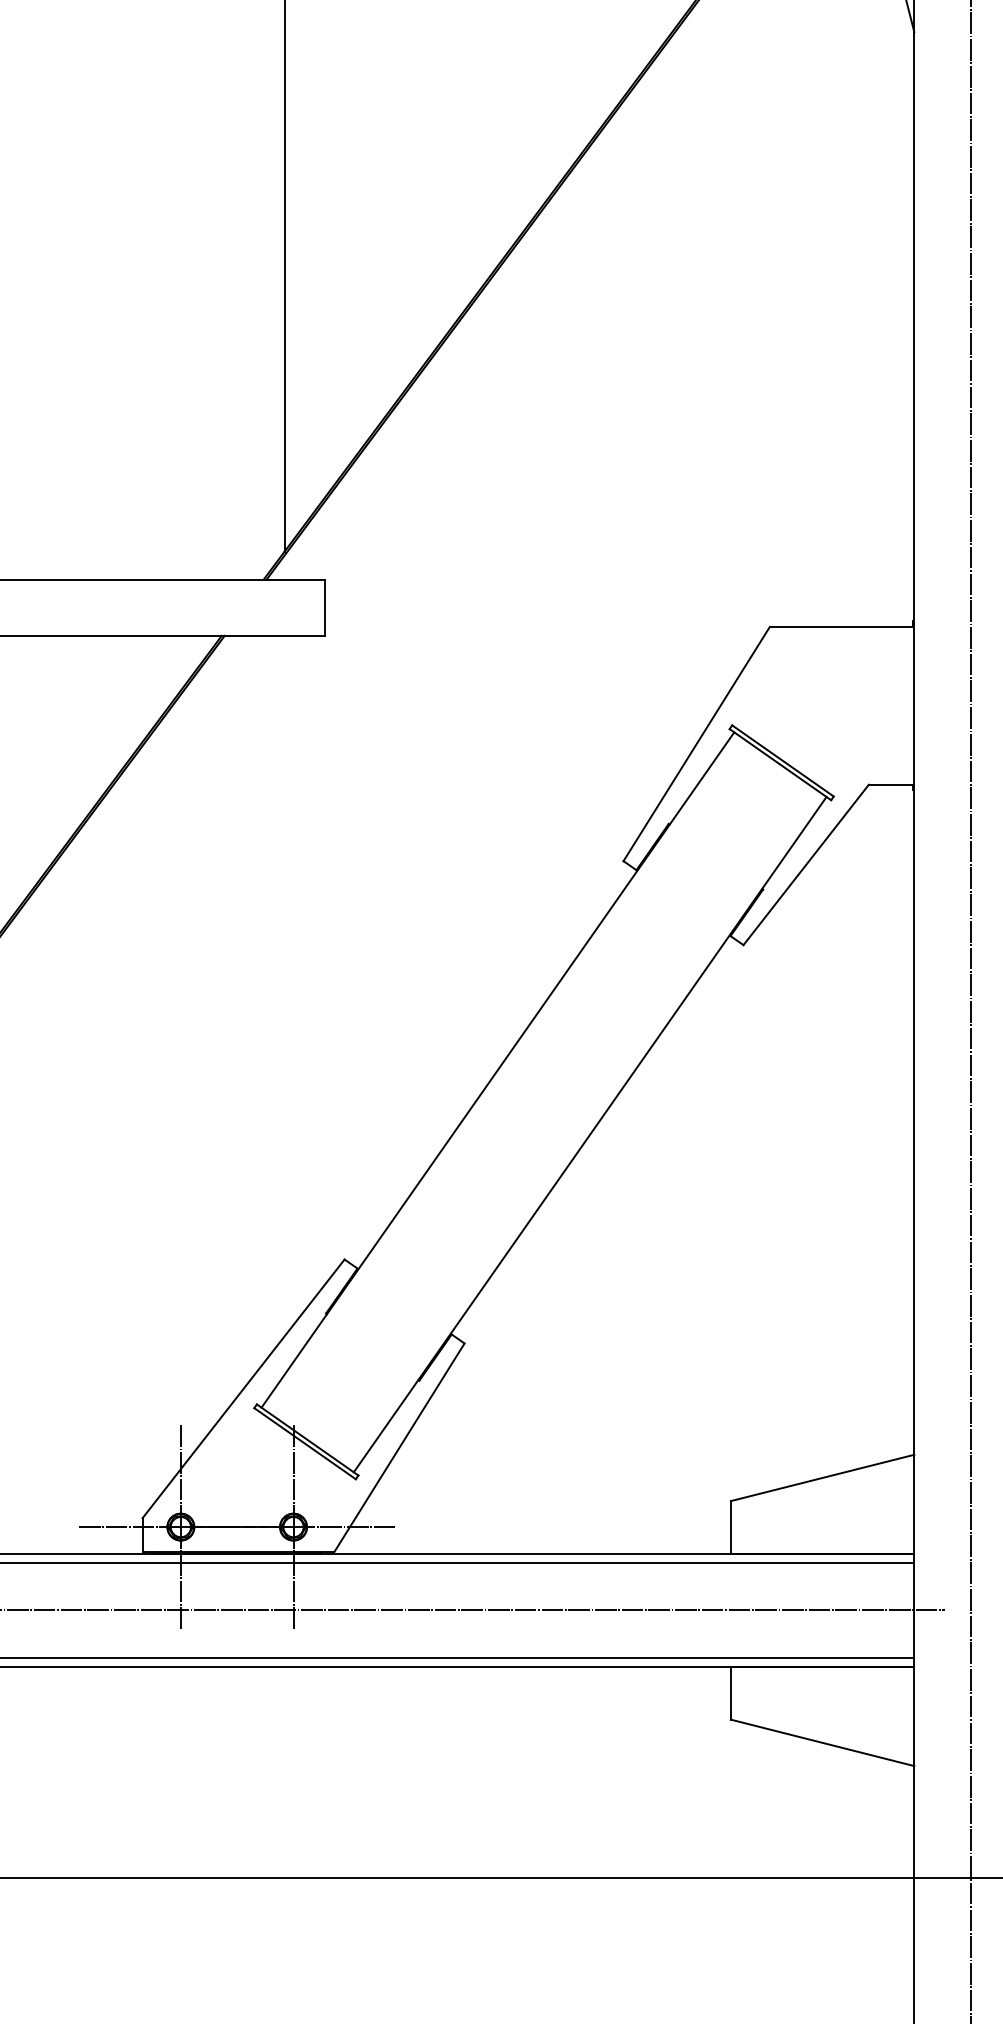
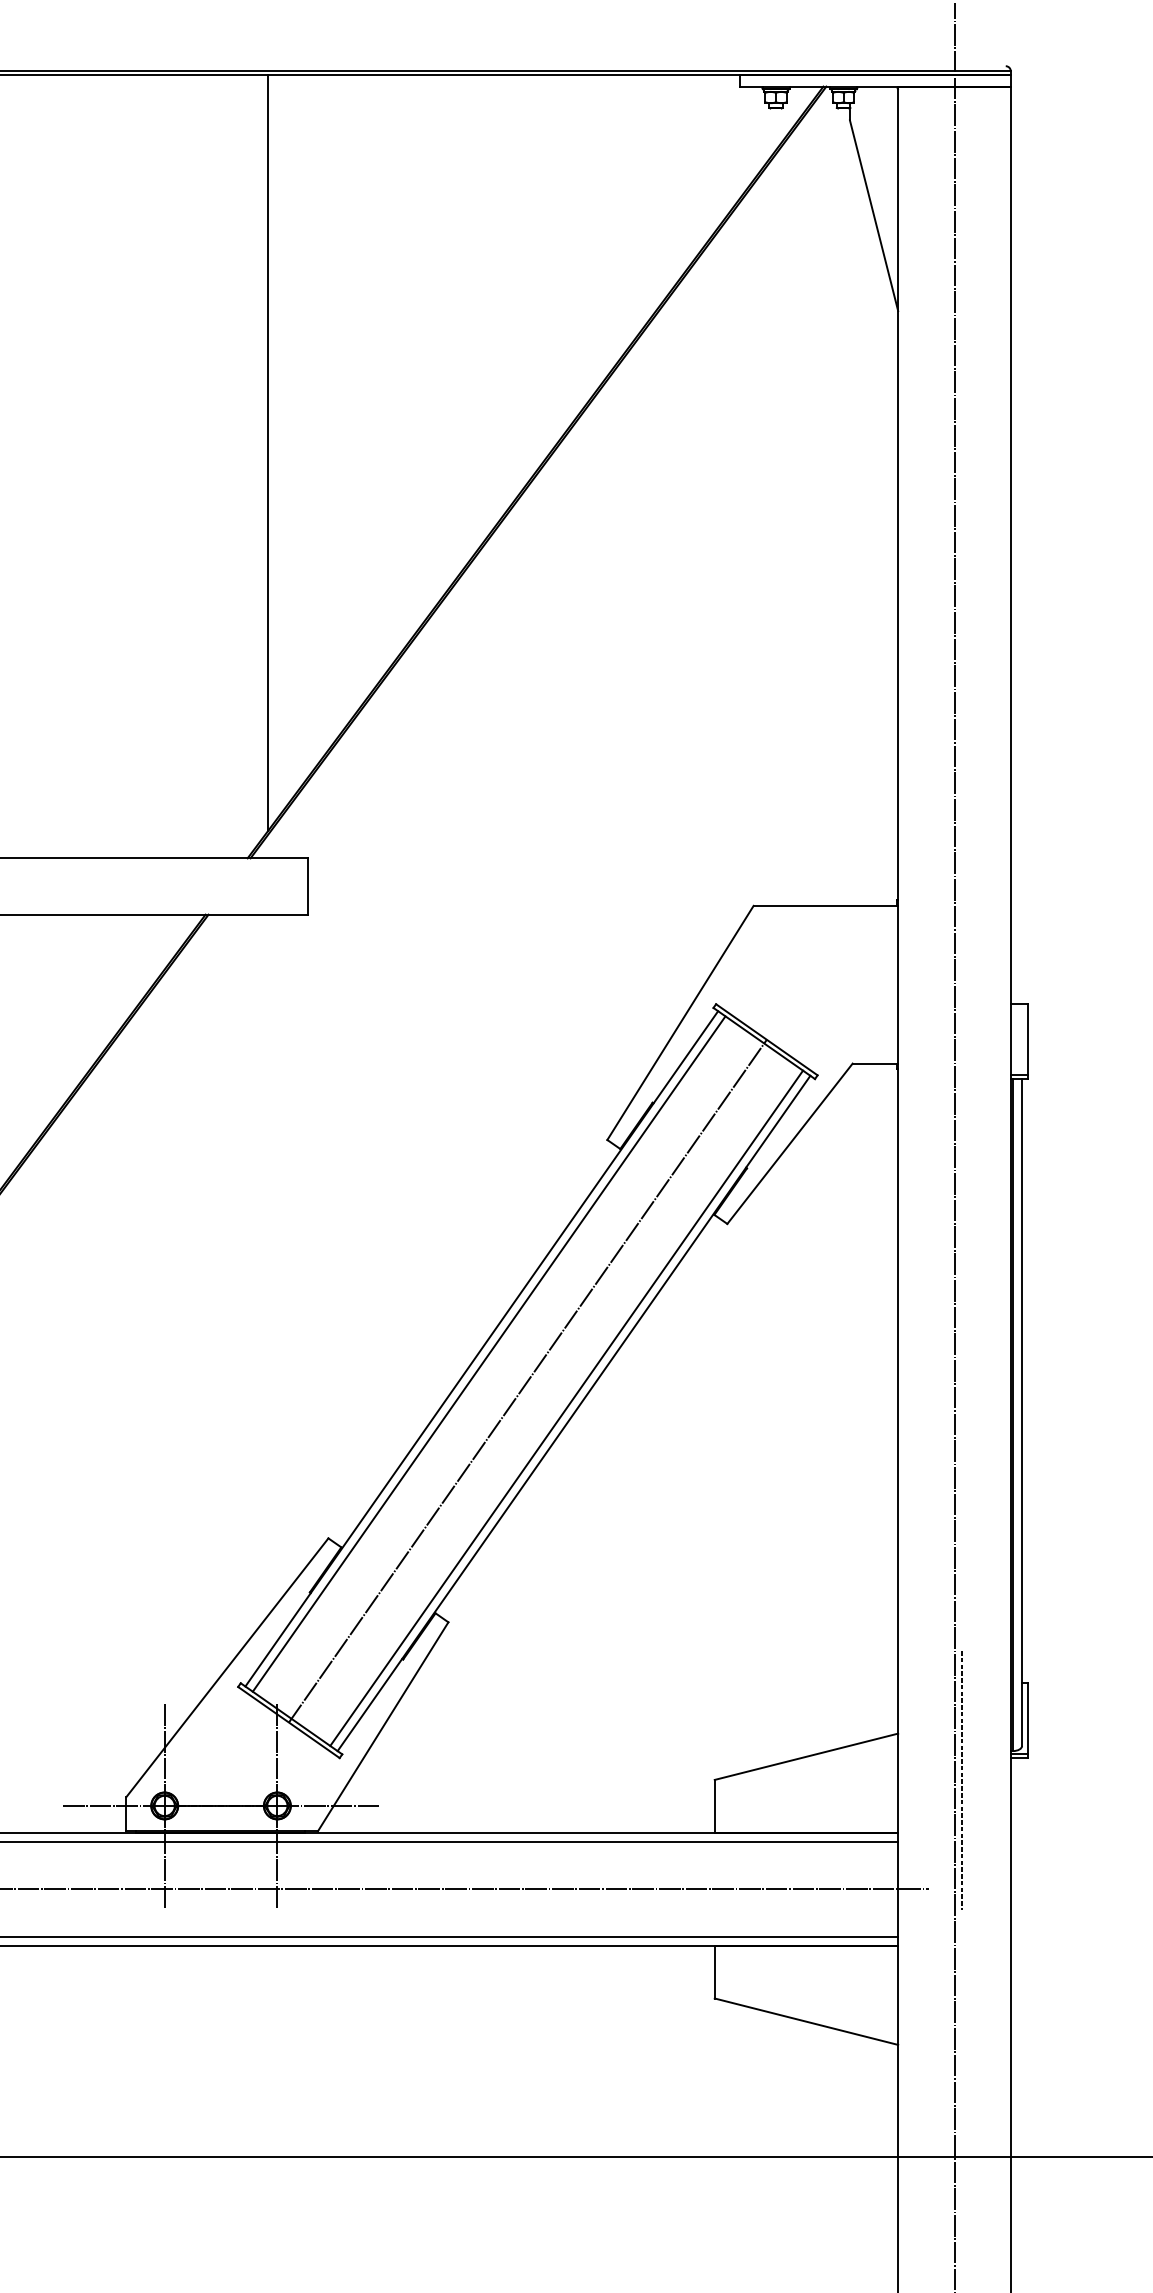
line: (504, 1074) -> (488, 1353), added
line: (543, 1101) -> (527, 1380), added
line: (582, 1128) -> (566, 1407), added
line: (977, 1501) -> (961, 1780), added

